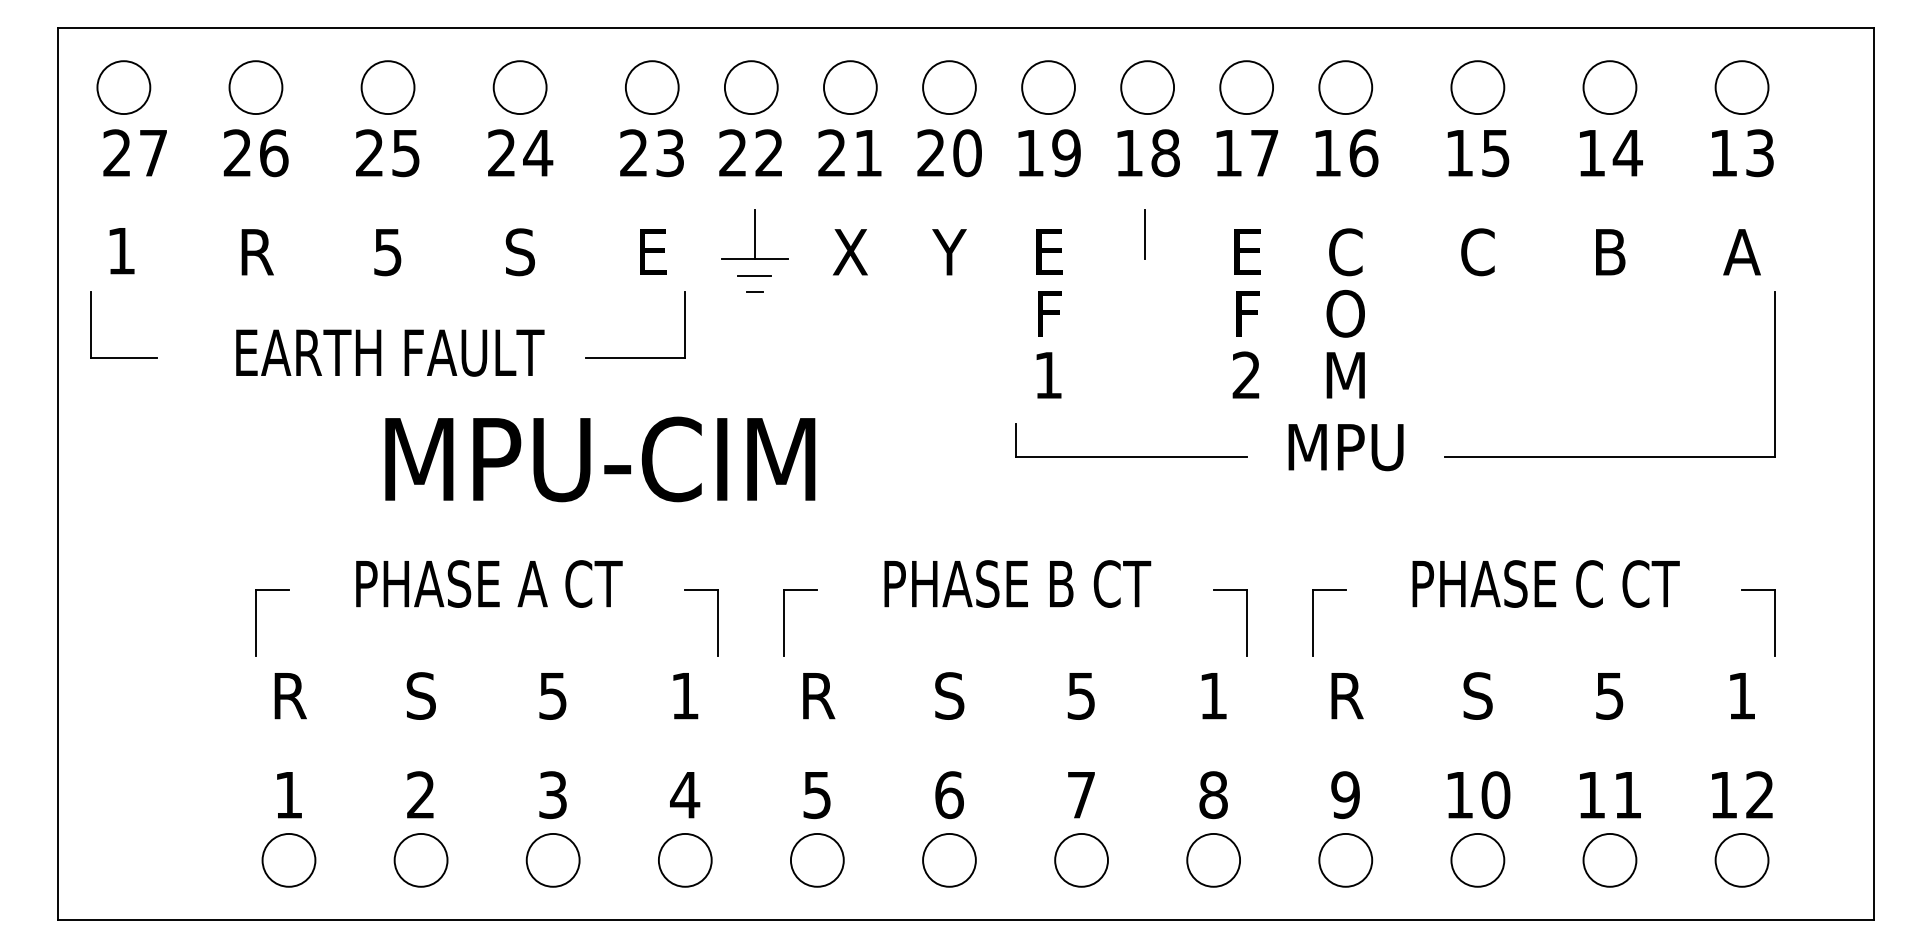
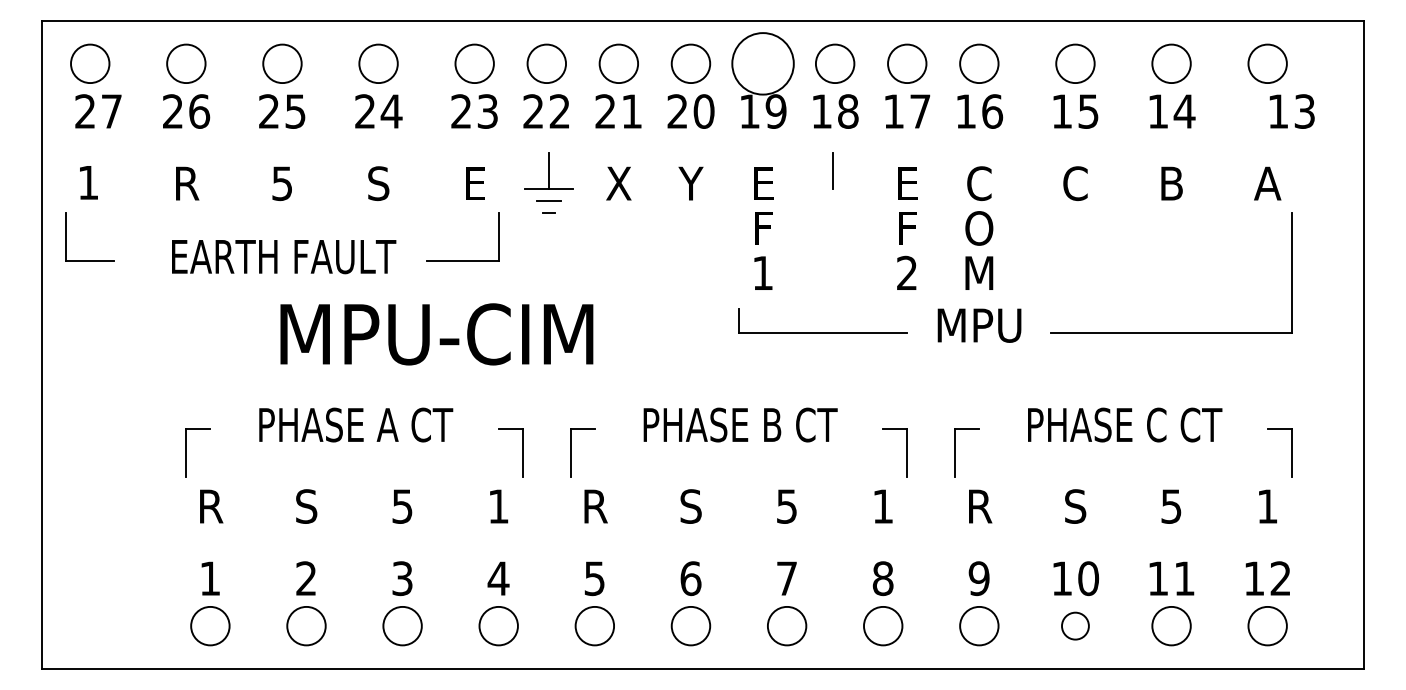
circle: (1047, 87) -> (762, 63), size x1.6
text: (1741, 153) -> (1291, 111), moved
circle: (1477, 859) -> (1075, 625), size x0.7

